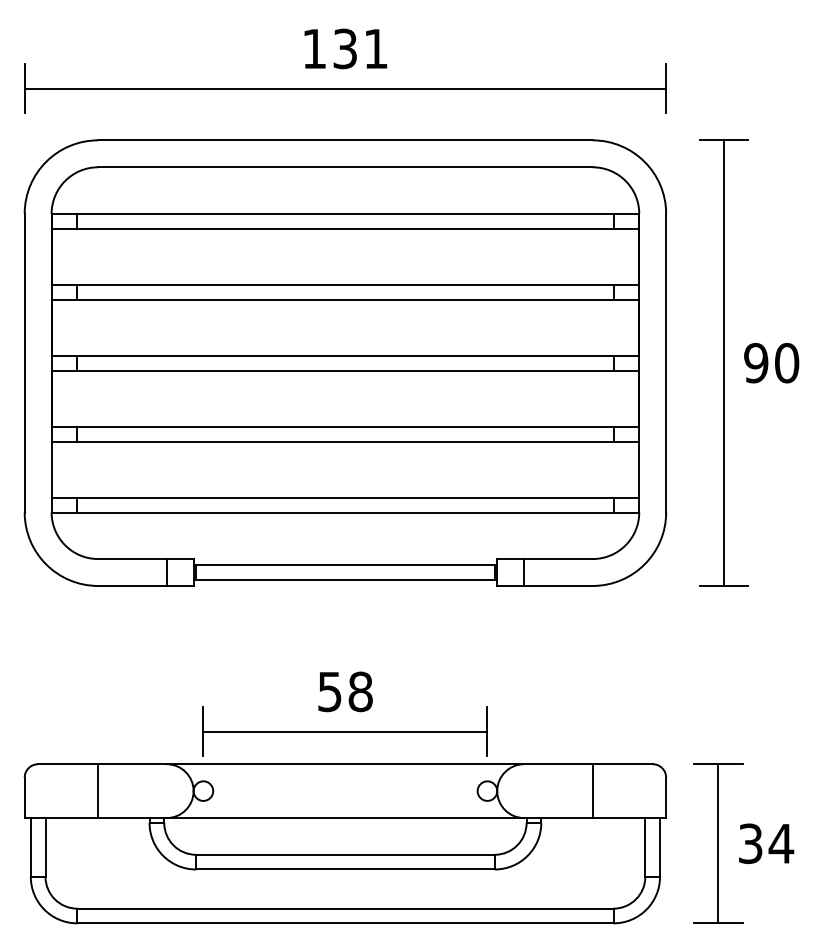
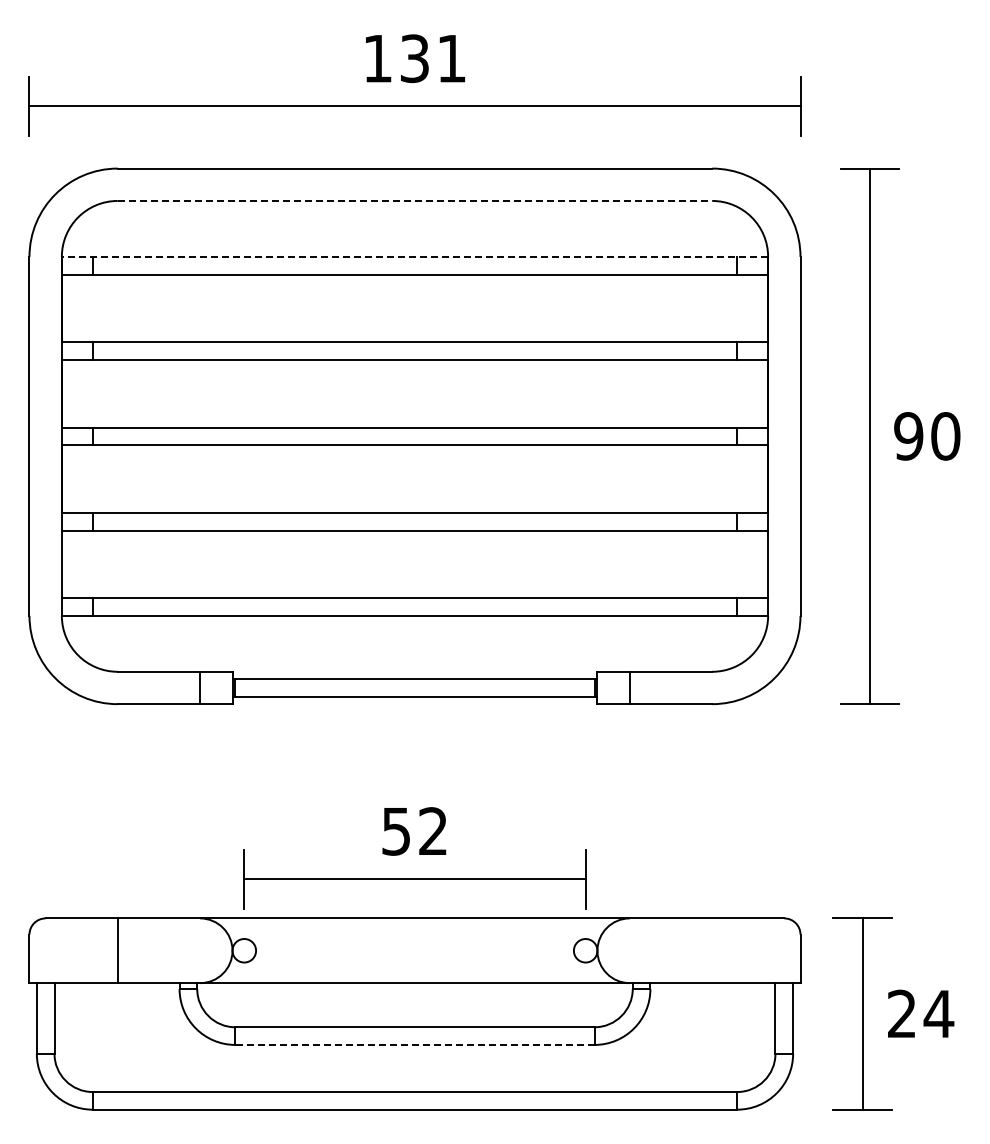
line: (345, 166) -> (415, 200), solid -> dashed
line: (345, 213) -> (414, 256), solid -> dashed
text: (360, 691) -> (433, 831), 58 -> 52
line: (592, 790) -> (712, 950), removed
text: (750, 843) -> (901, 1013), 34 -> 24
line: (345, 869) -> (414, 1044), solid -> dashed

